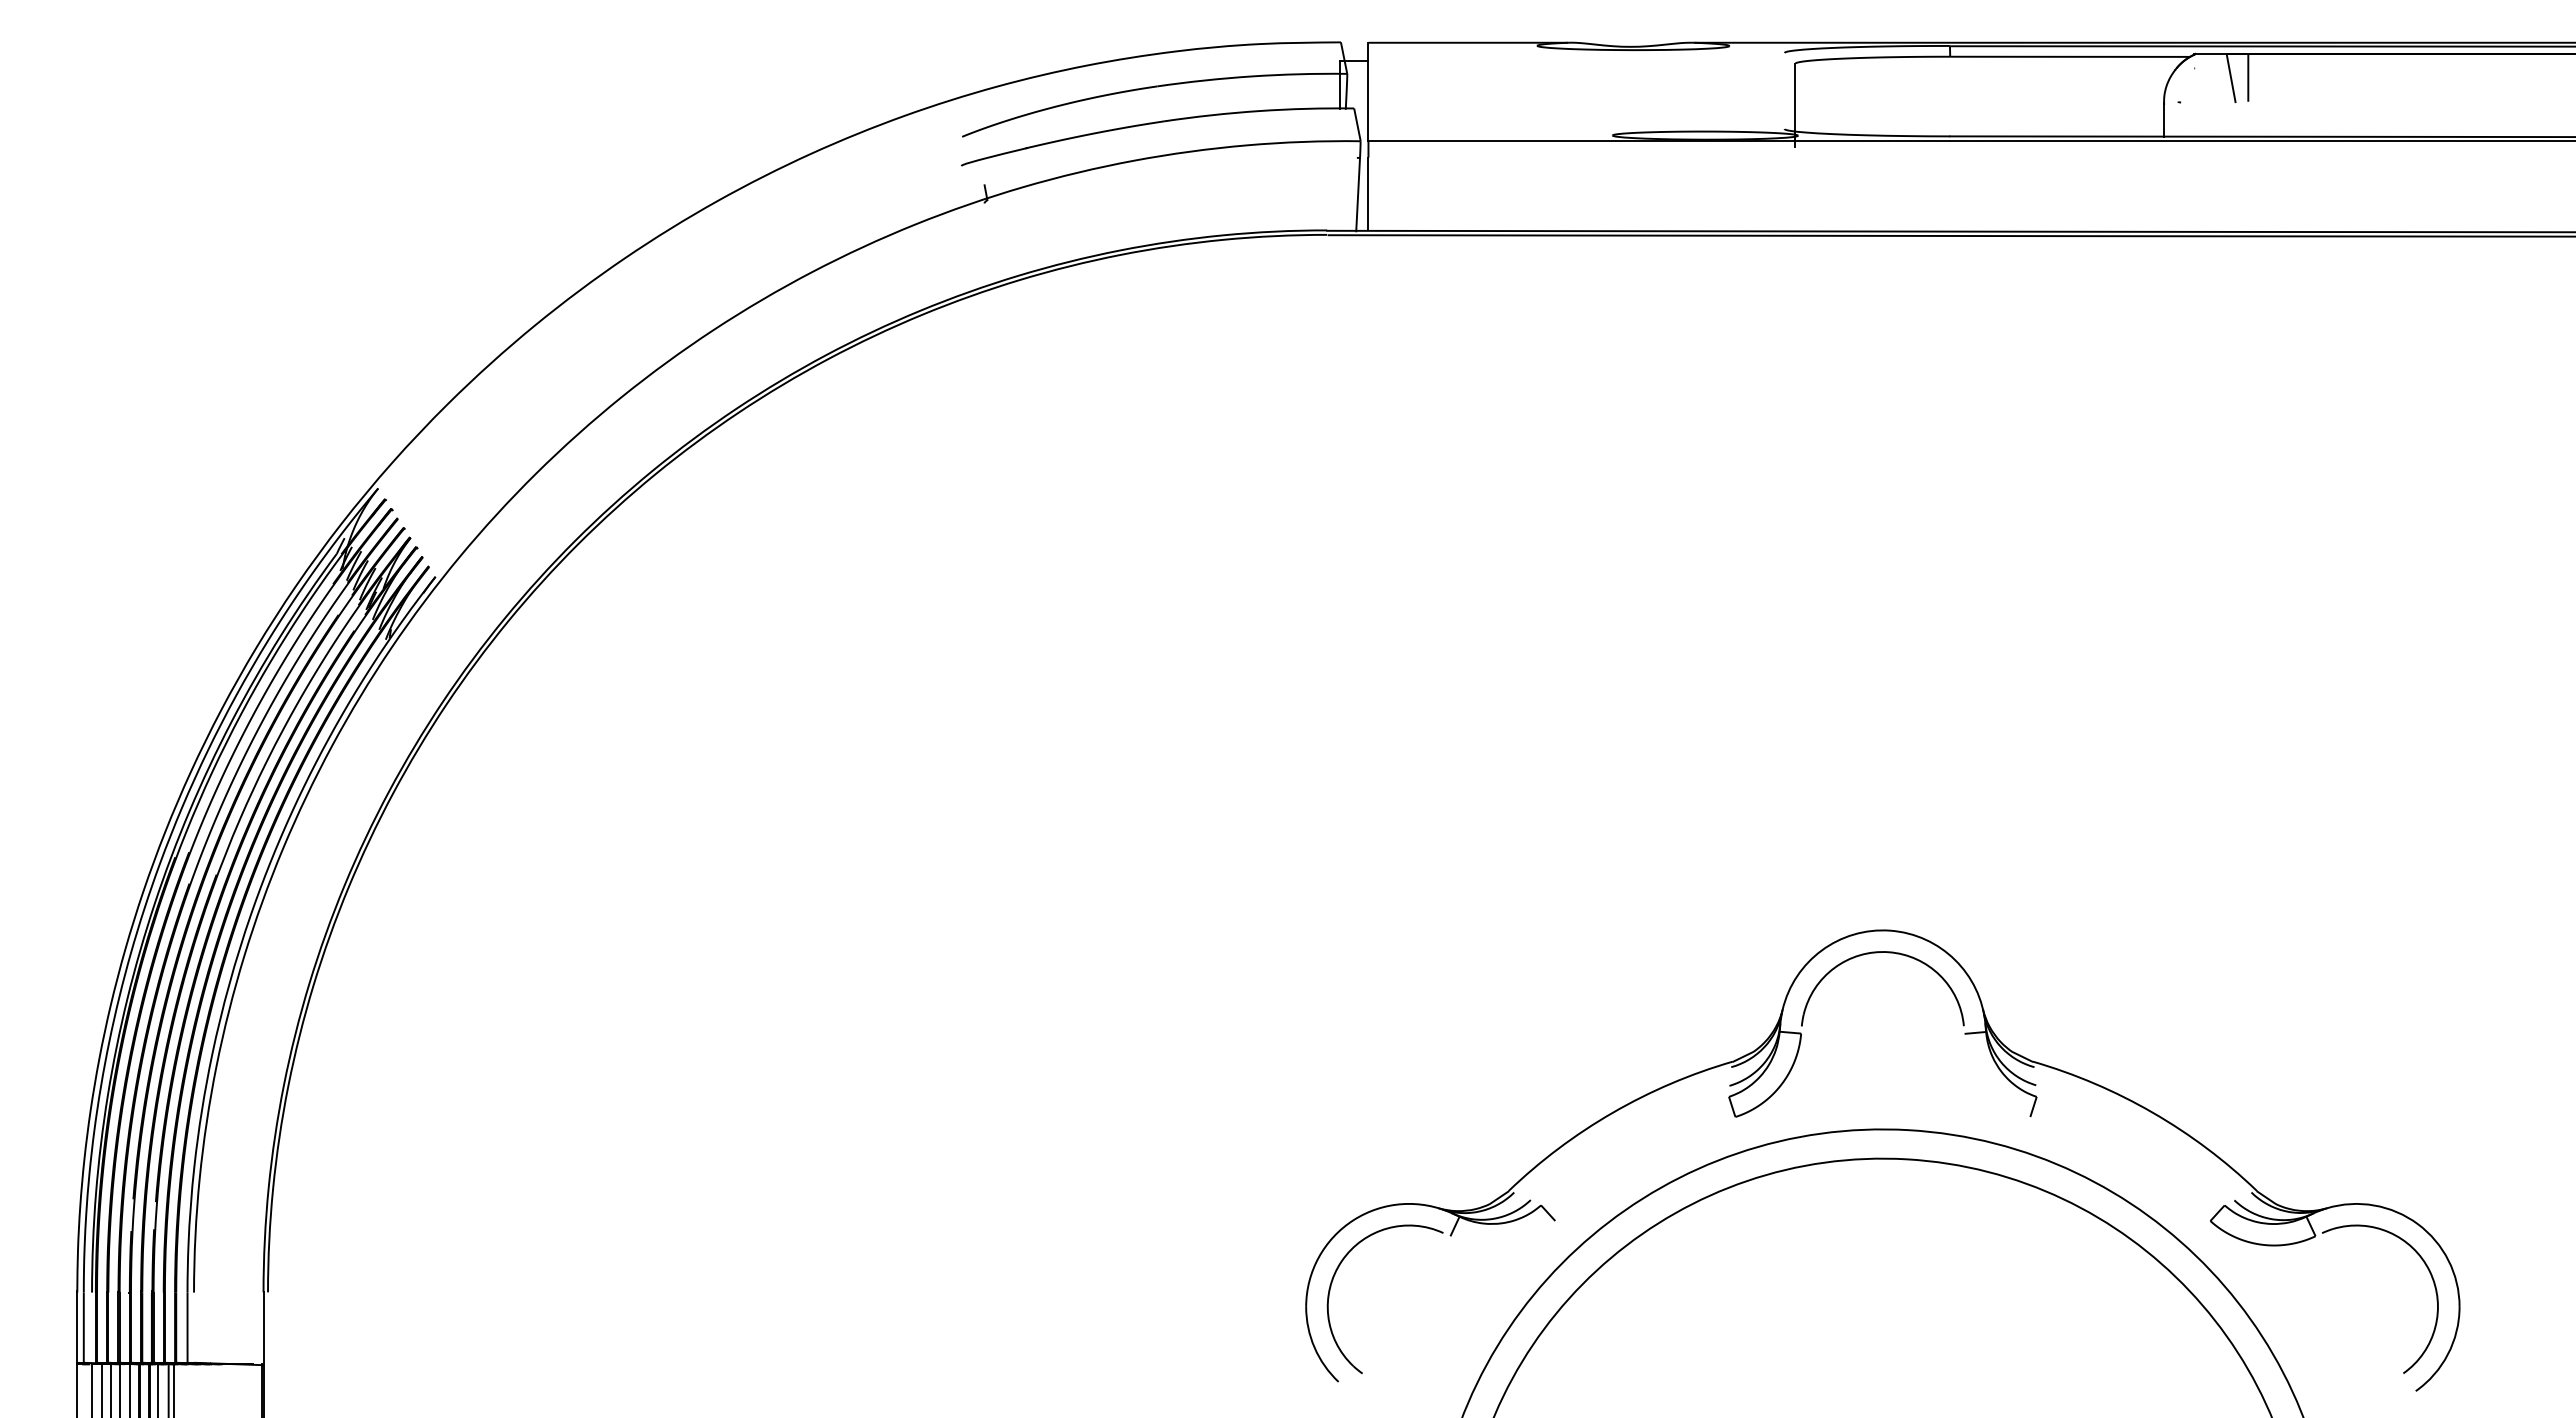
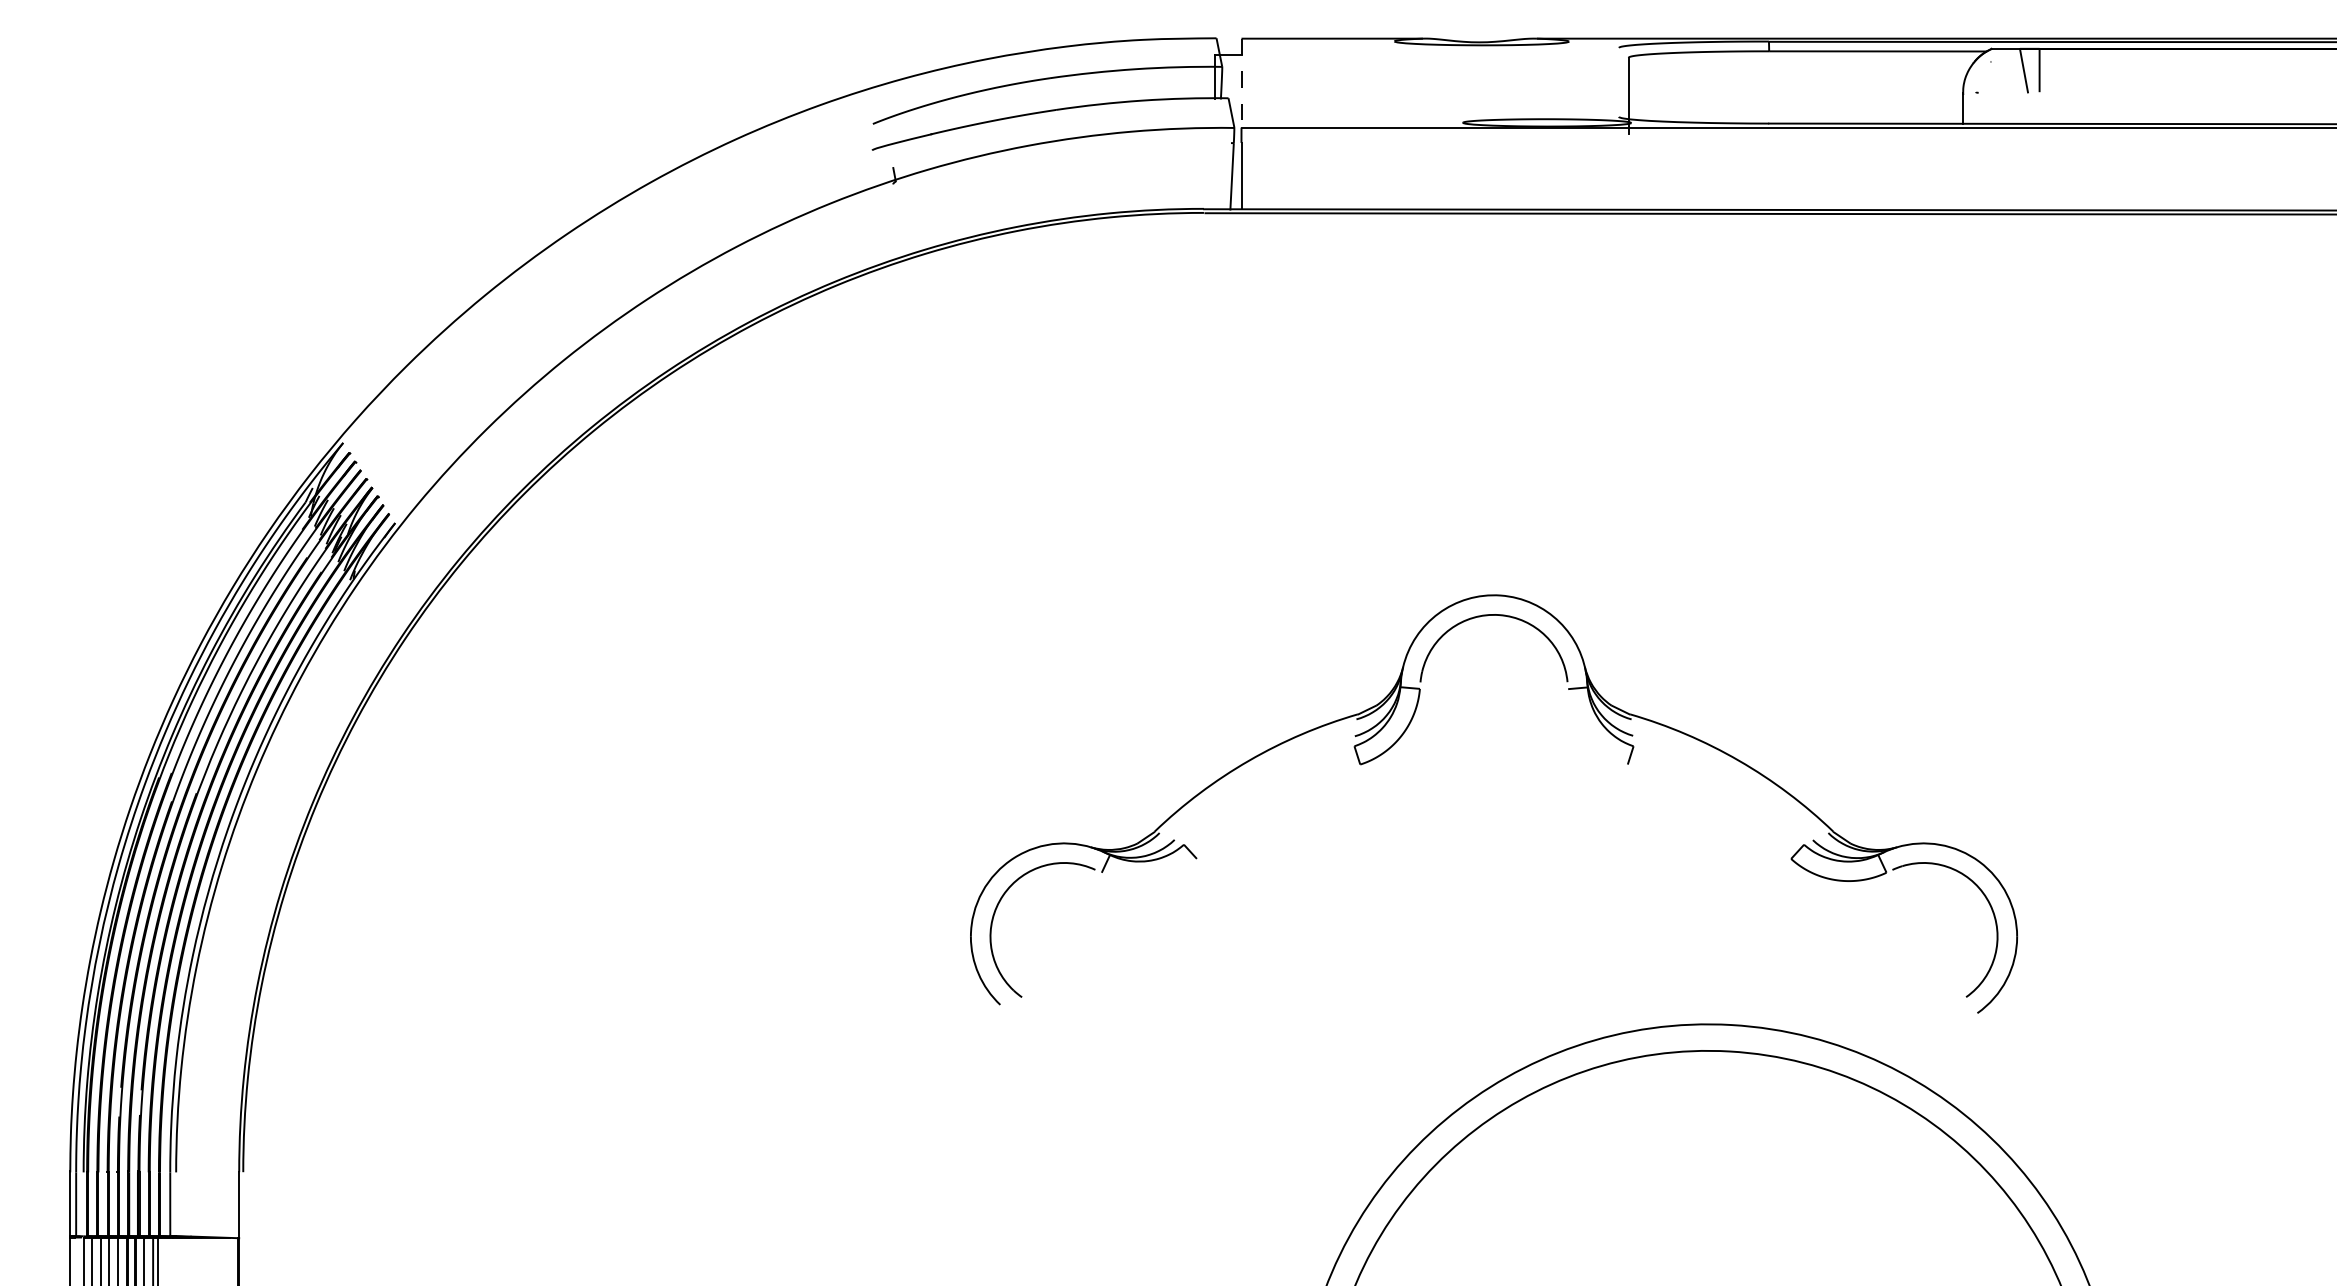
line: (1368, 92) -> (1241, 83), solid -> dashed
part: (1781, 1086) -> (1402, 736), moved

